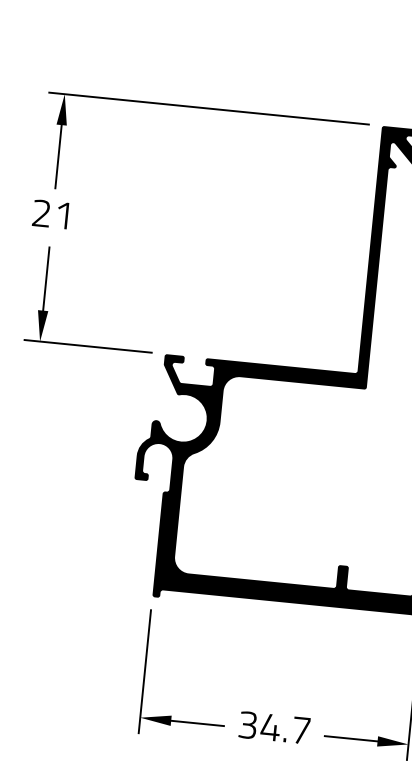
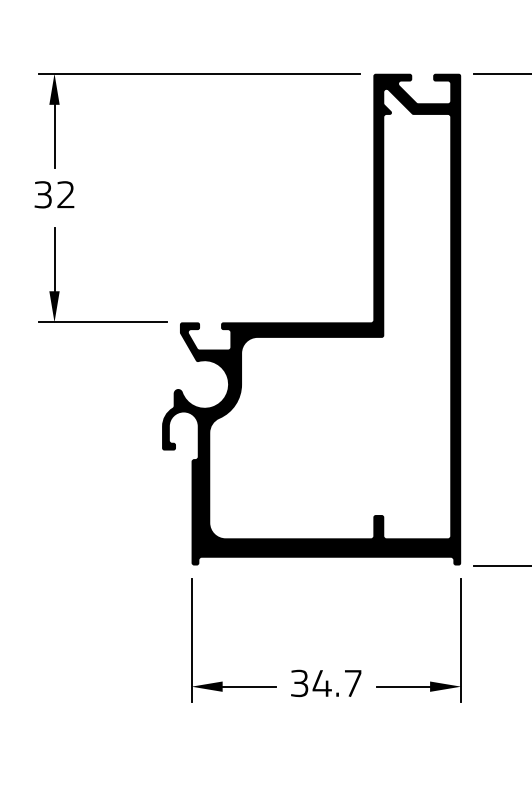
text: (52, 214) -> (54, 194), 21 -> 32

